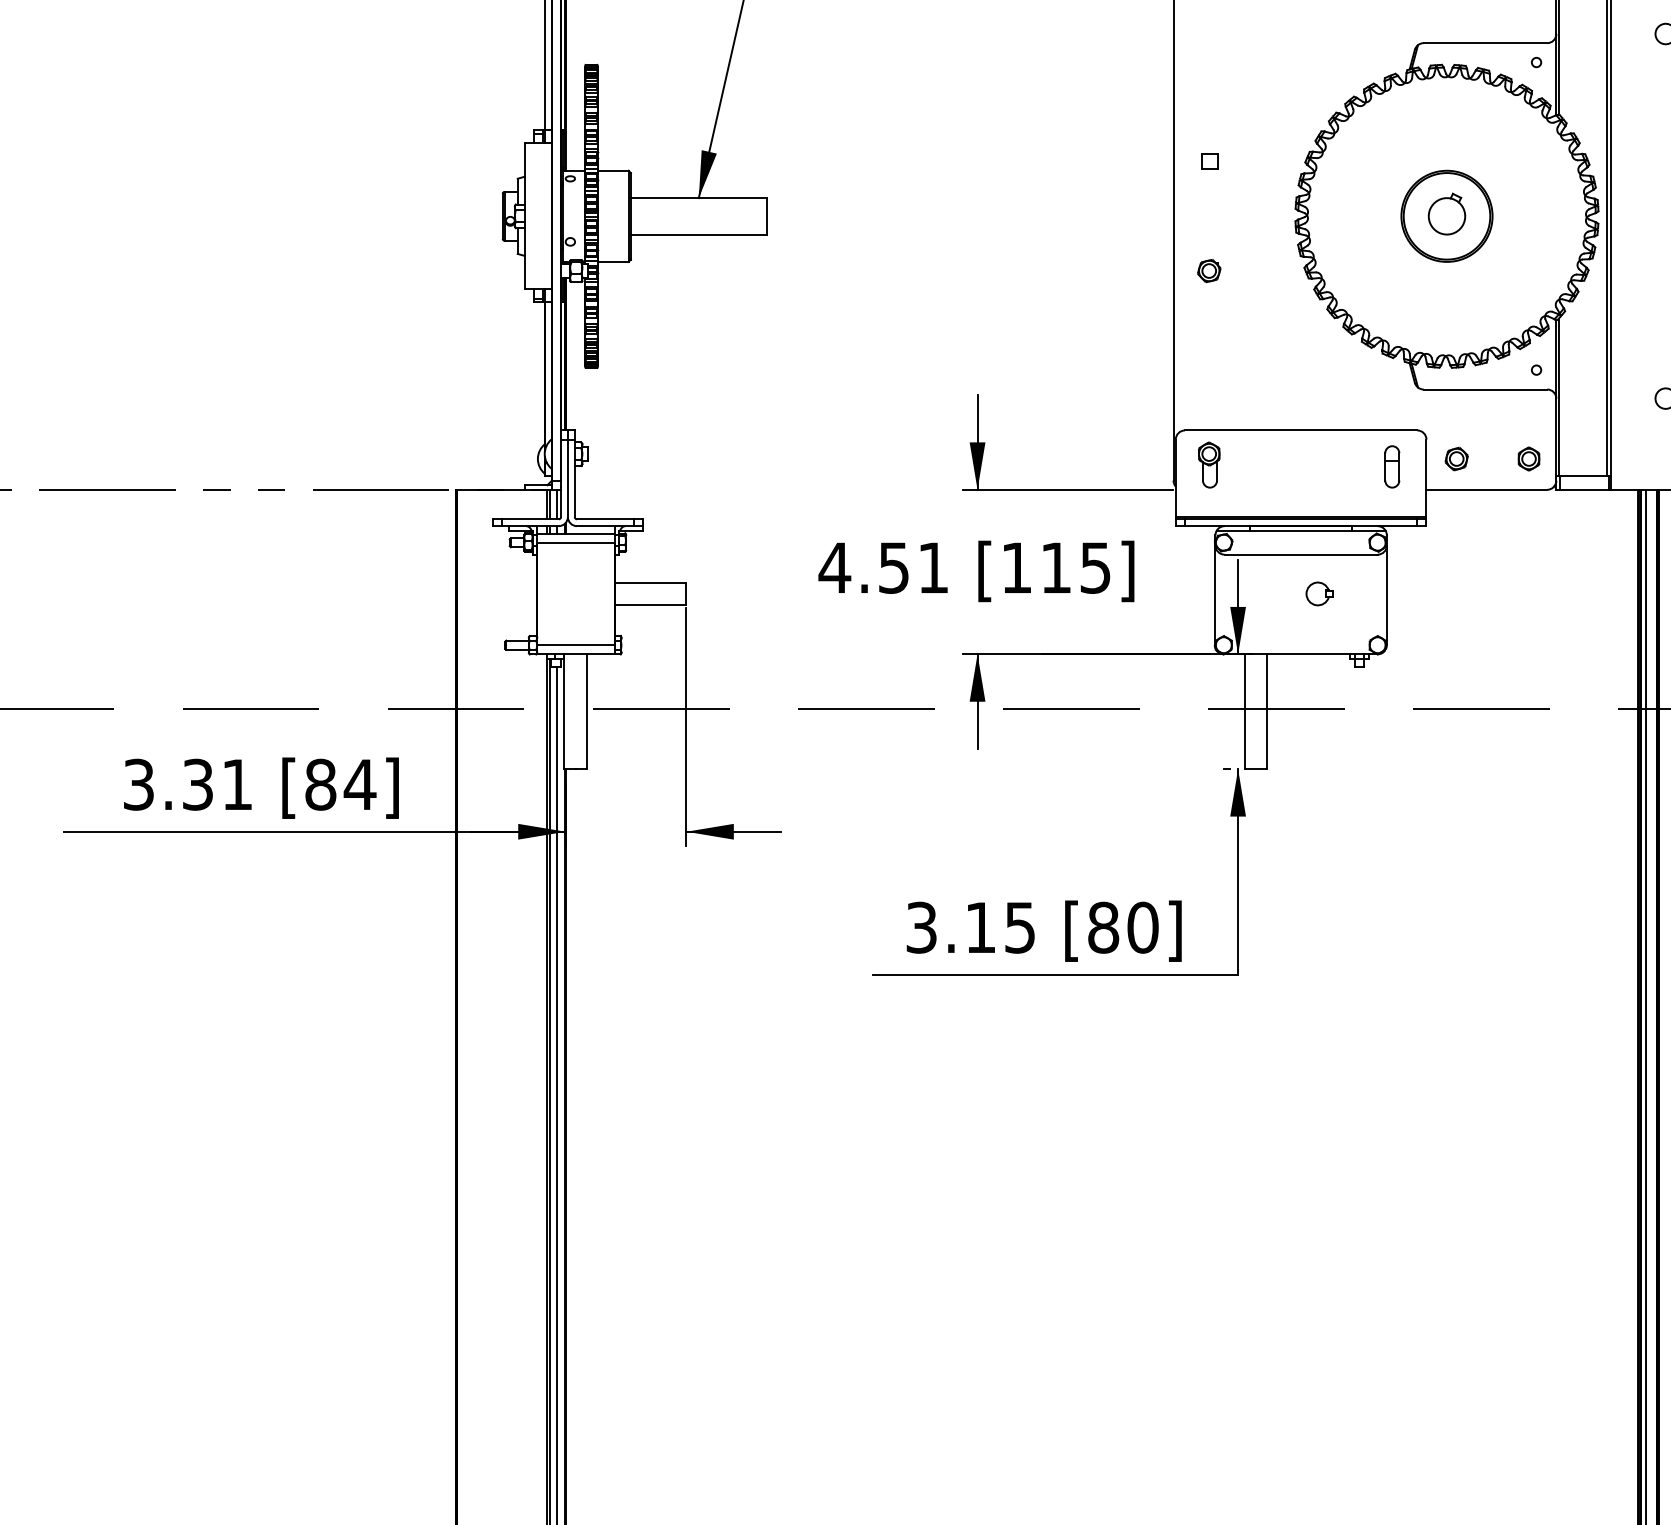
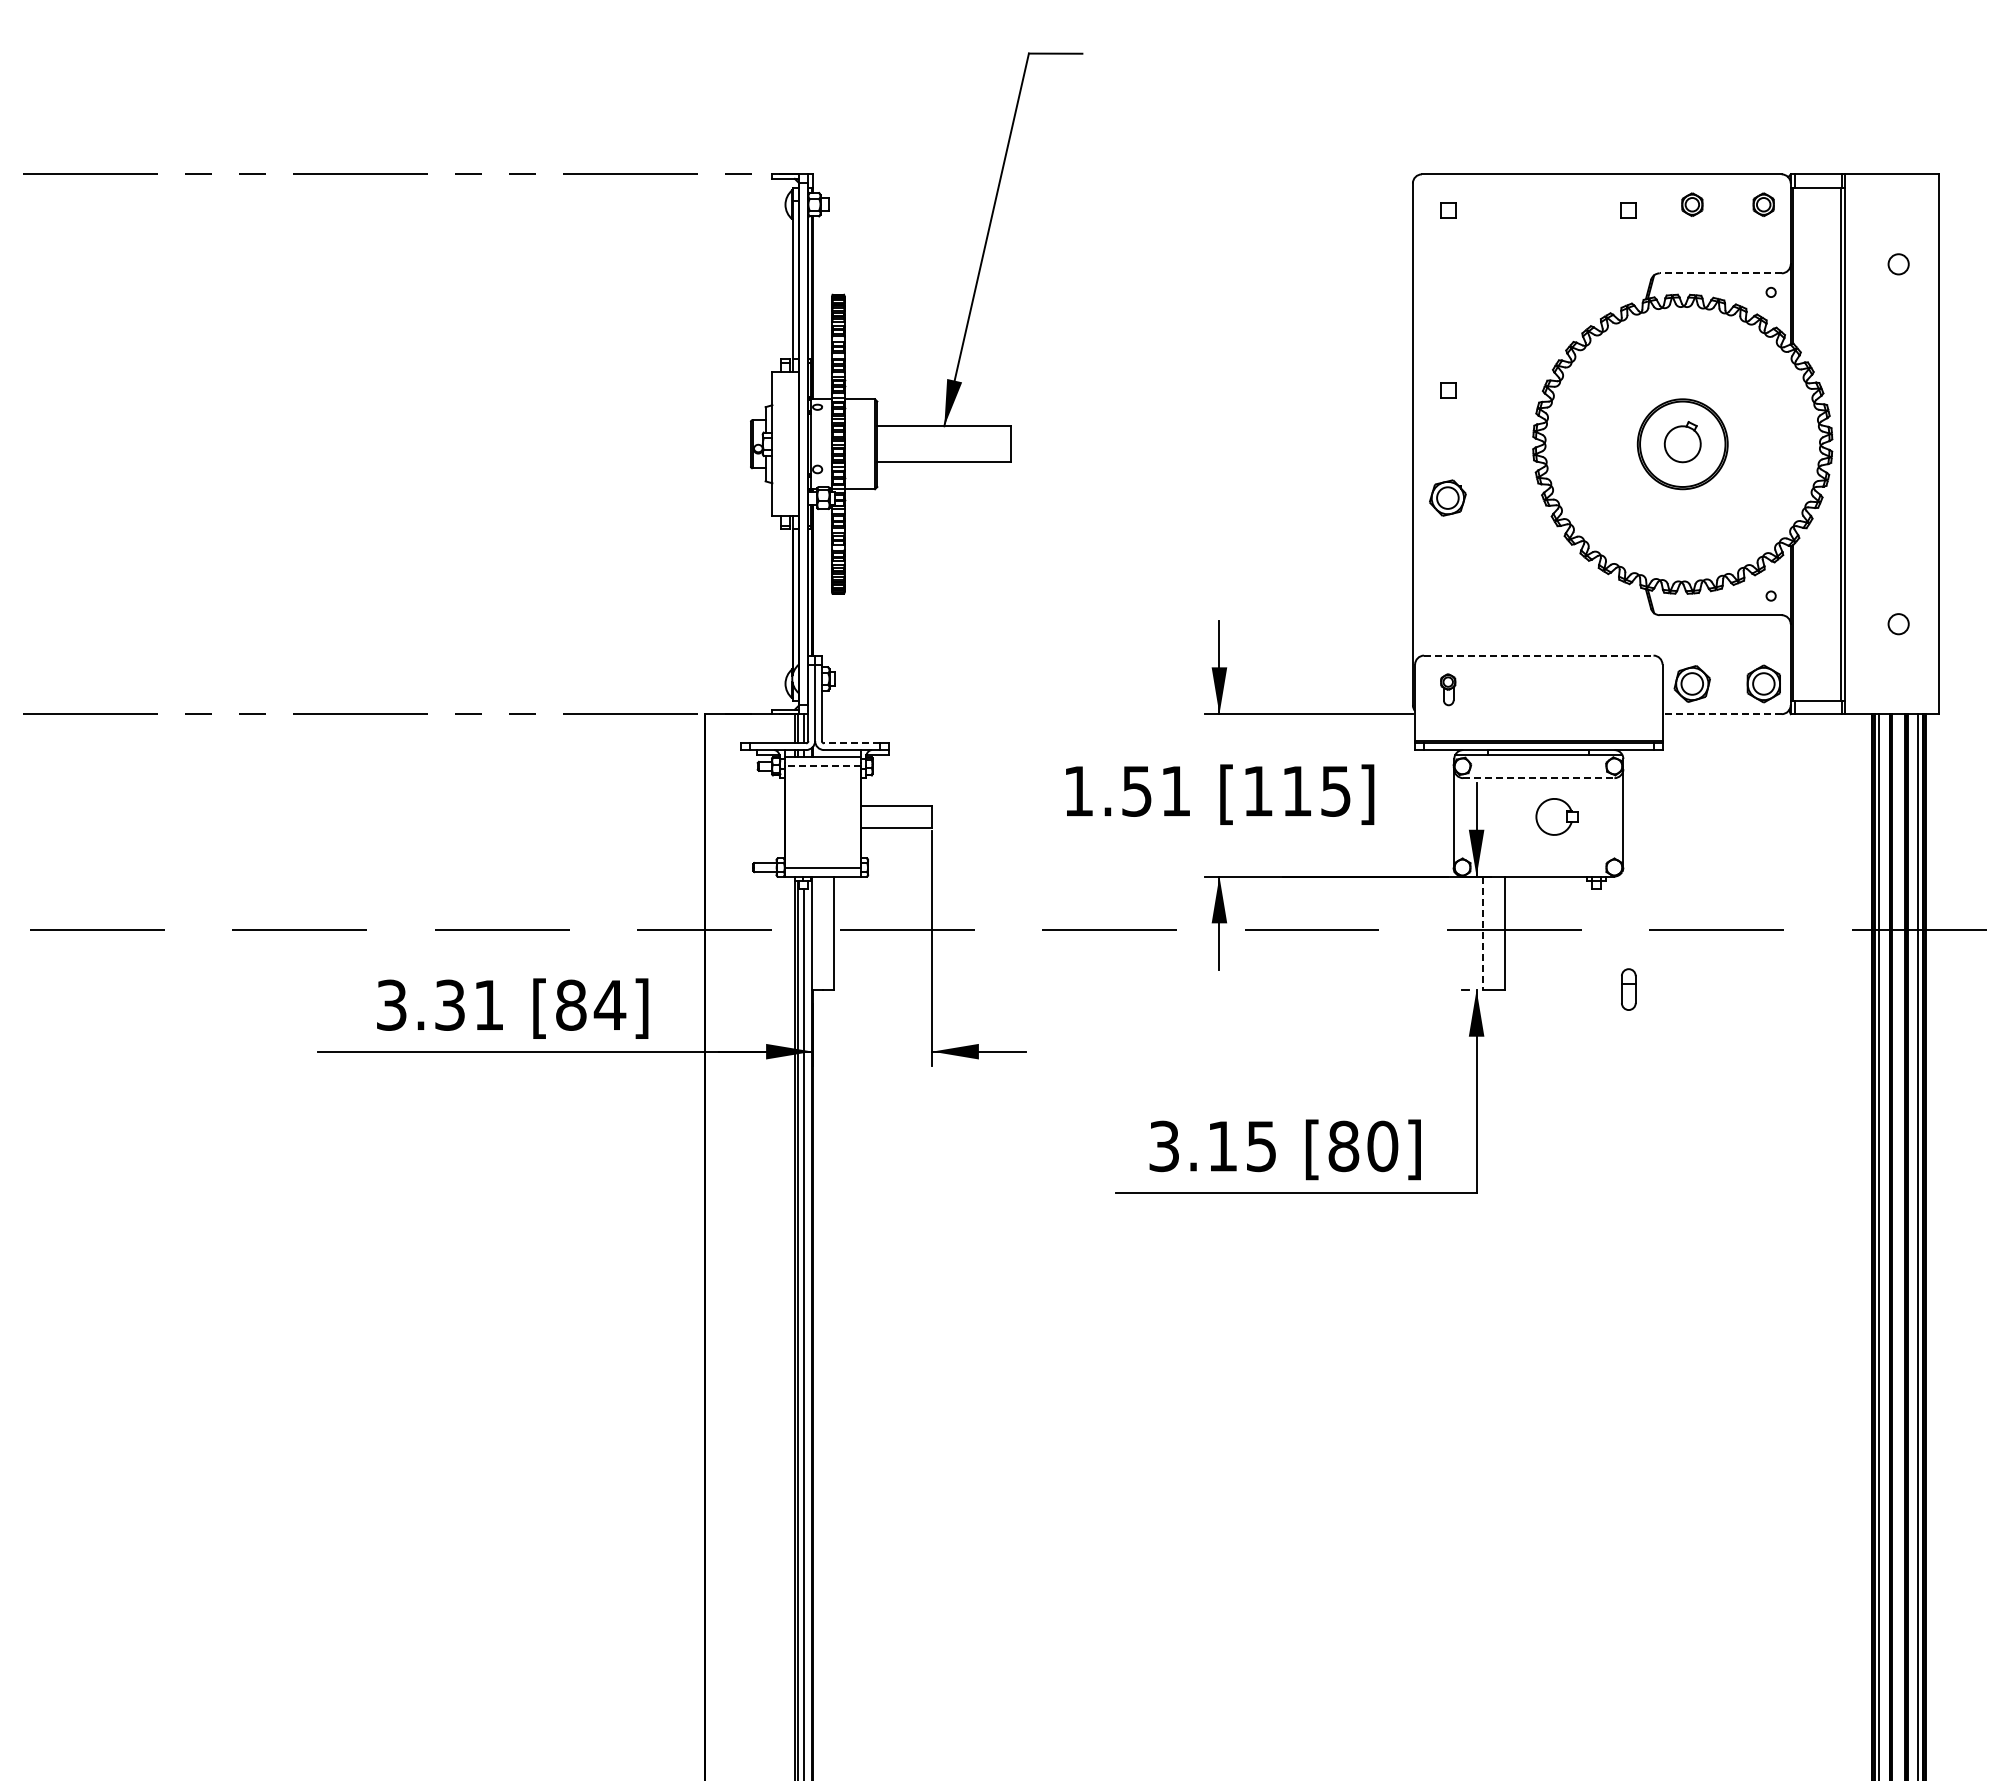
line: (1485, 43) -> (1720, 273), solid -> dashed
part: (1209, 271) -> (1448, 498), size x1.6
line: (1300, 430) -> (1538, 655), solid -> dashed
part: (1456, 458) -> (1692, 683), size x1.6
part: (1528, 458) -> (1763, 683), size x1.6
part: (1209, 464) -> (1448, 689), size x0.7
part: (1392, 466) -> (1628, 989), moved
line: (1487, 490) -> (1722, 714), solid -> dashed
line: (604, 519) -> (851, 743), solid -> dashed
line: (575, 542) -> (822, 766), solid -> dashed
line: (1300, 554) -> (1538, 778), solid -> dashed
text: (834, 568) -> (1078, 791), 4.51 -> 1.51
part: (1319, 593) -> (1556, 816), size x1.6
line: (1244, 712) -> (1482, 933), solid -> dashed

